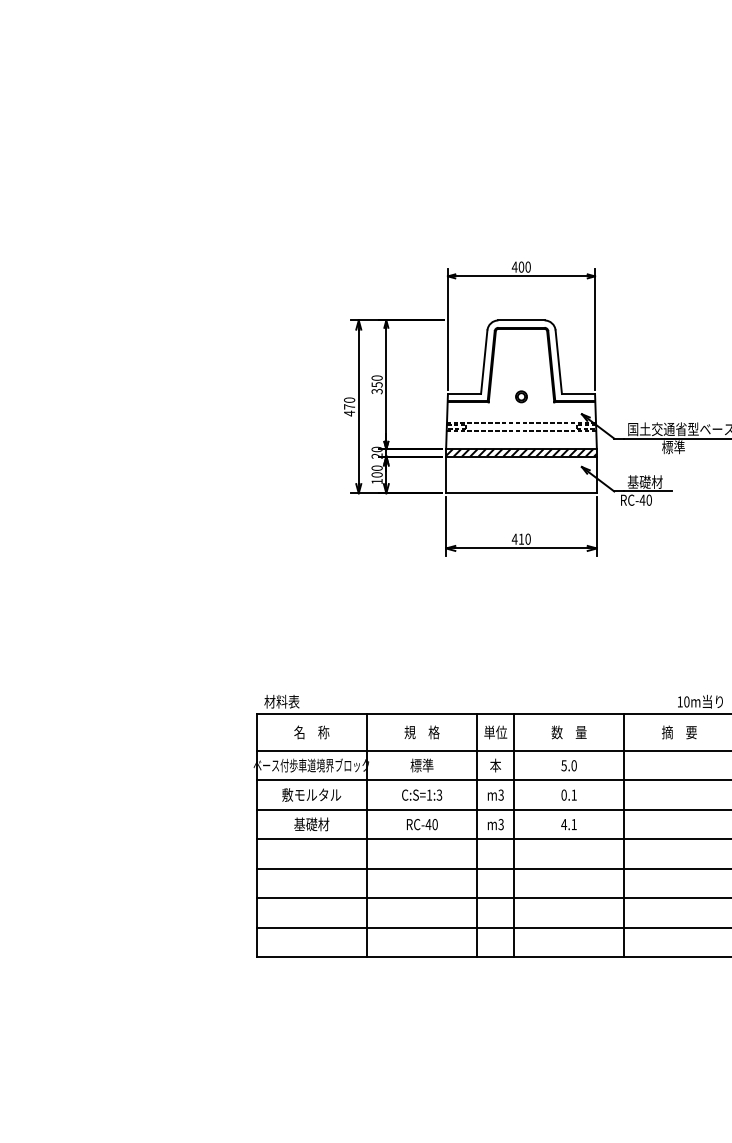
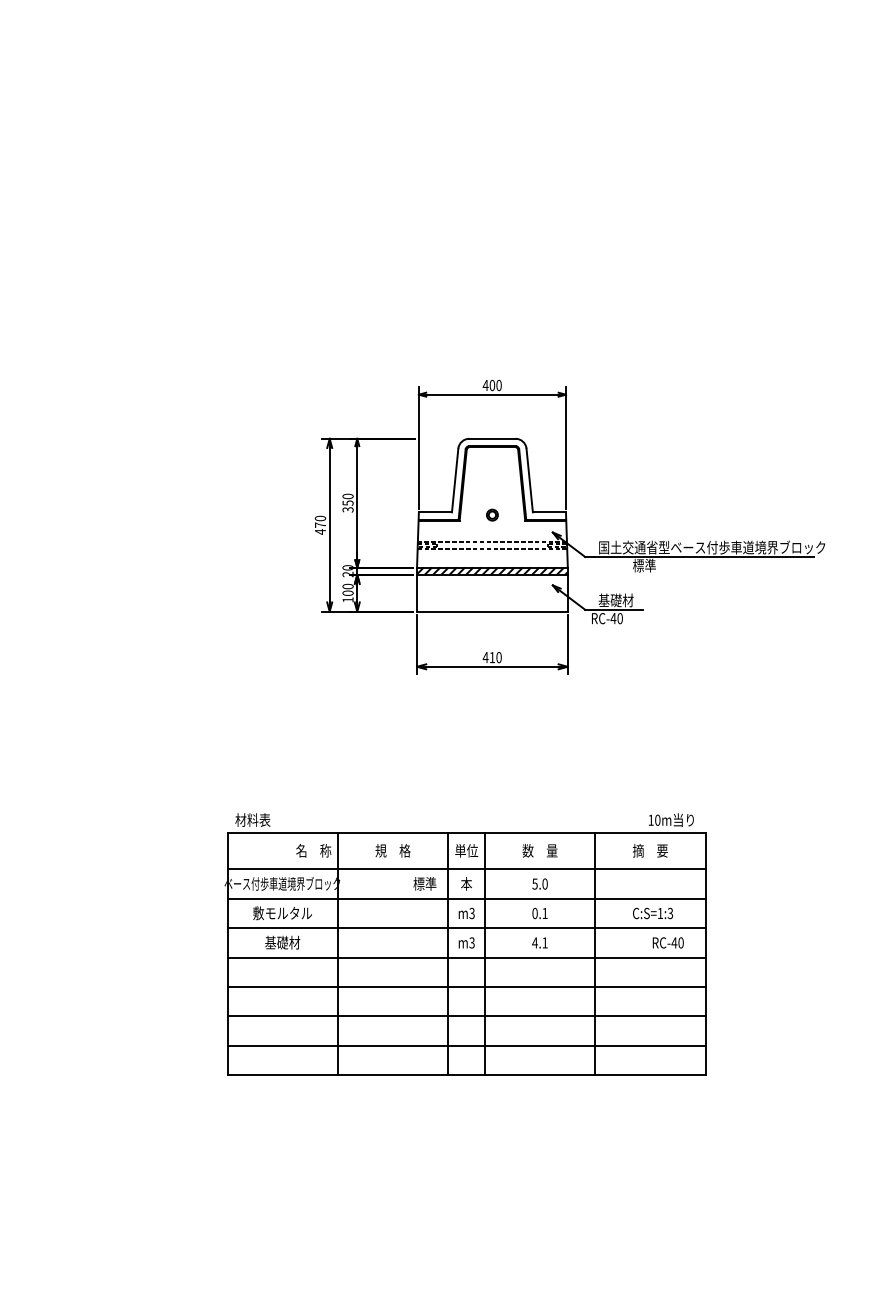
text: (311, 732) -> (313, 850), moved
text: (421, 765) -> (424, 883), moved
text: (422, 795) -> (653, 913), moved
text: (421, 824) -> (667, 942), moved

